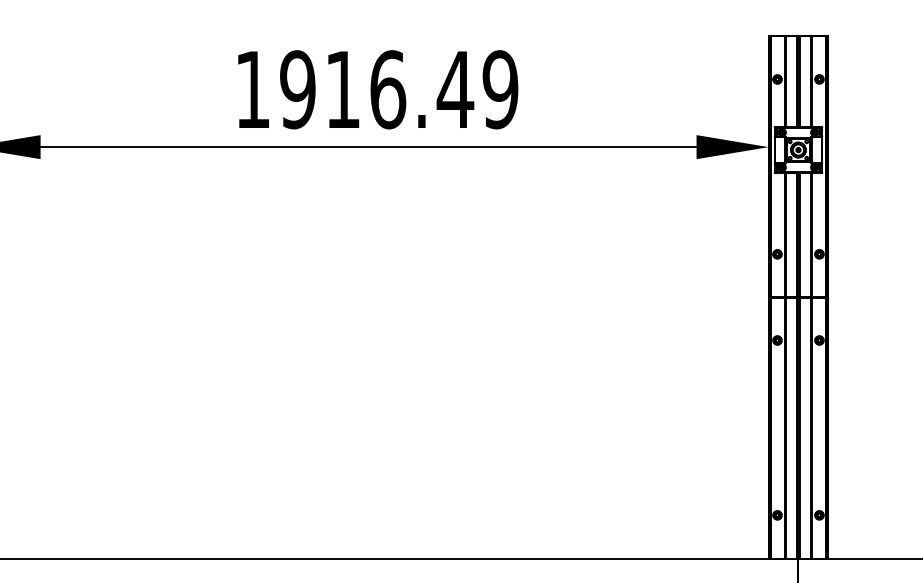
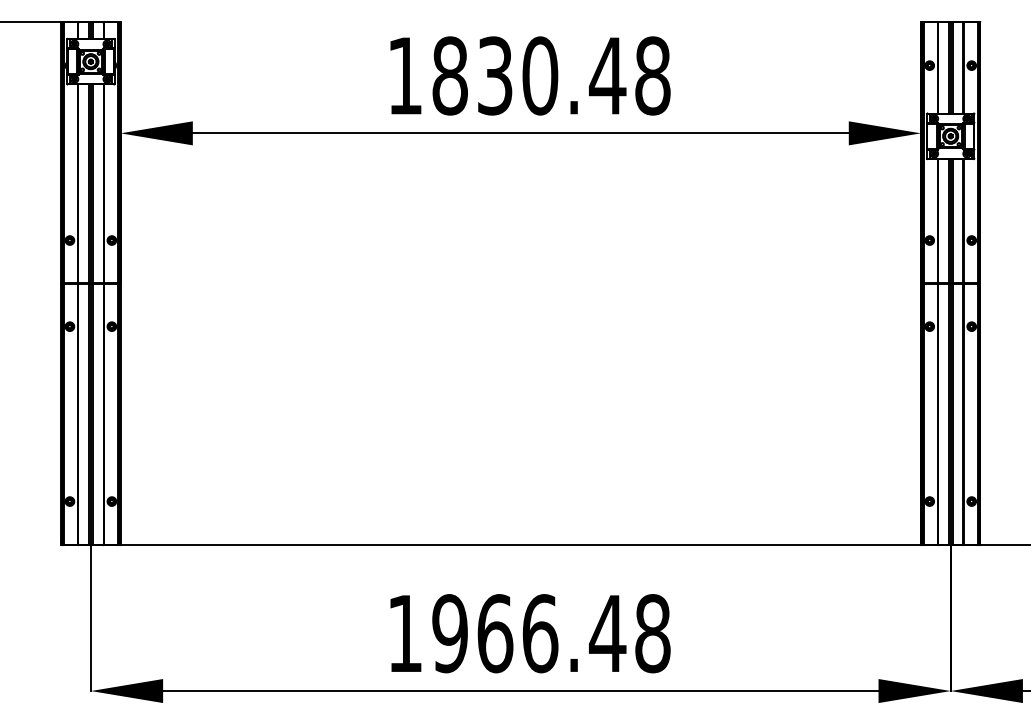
text: (399, 89) -> (551, 75), 1916.49 -> 1830.48

